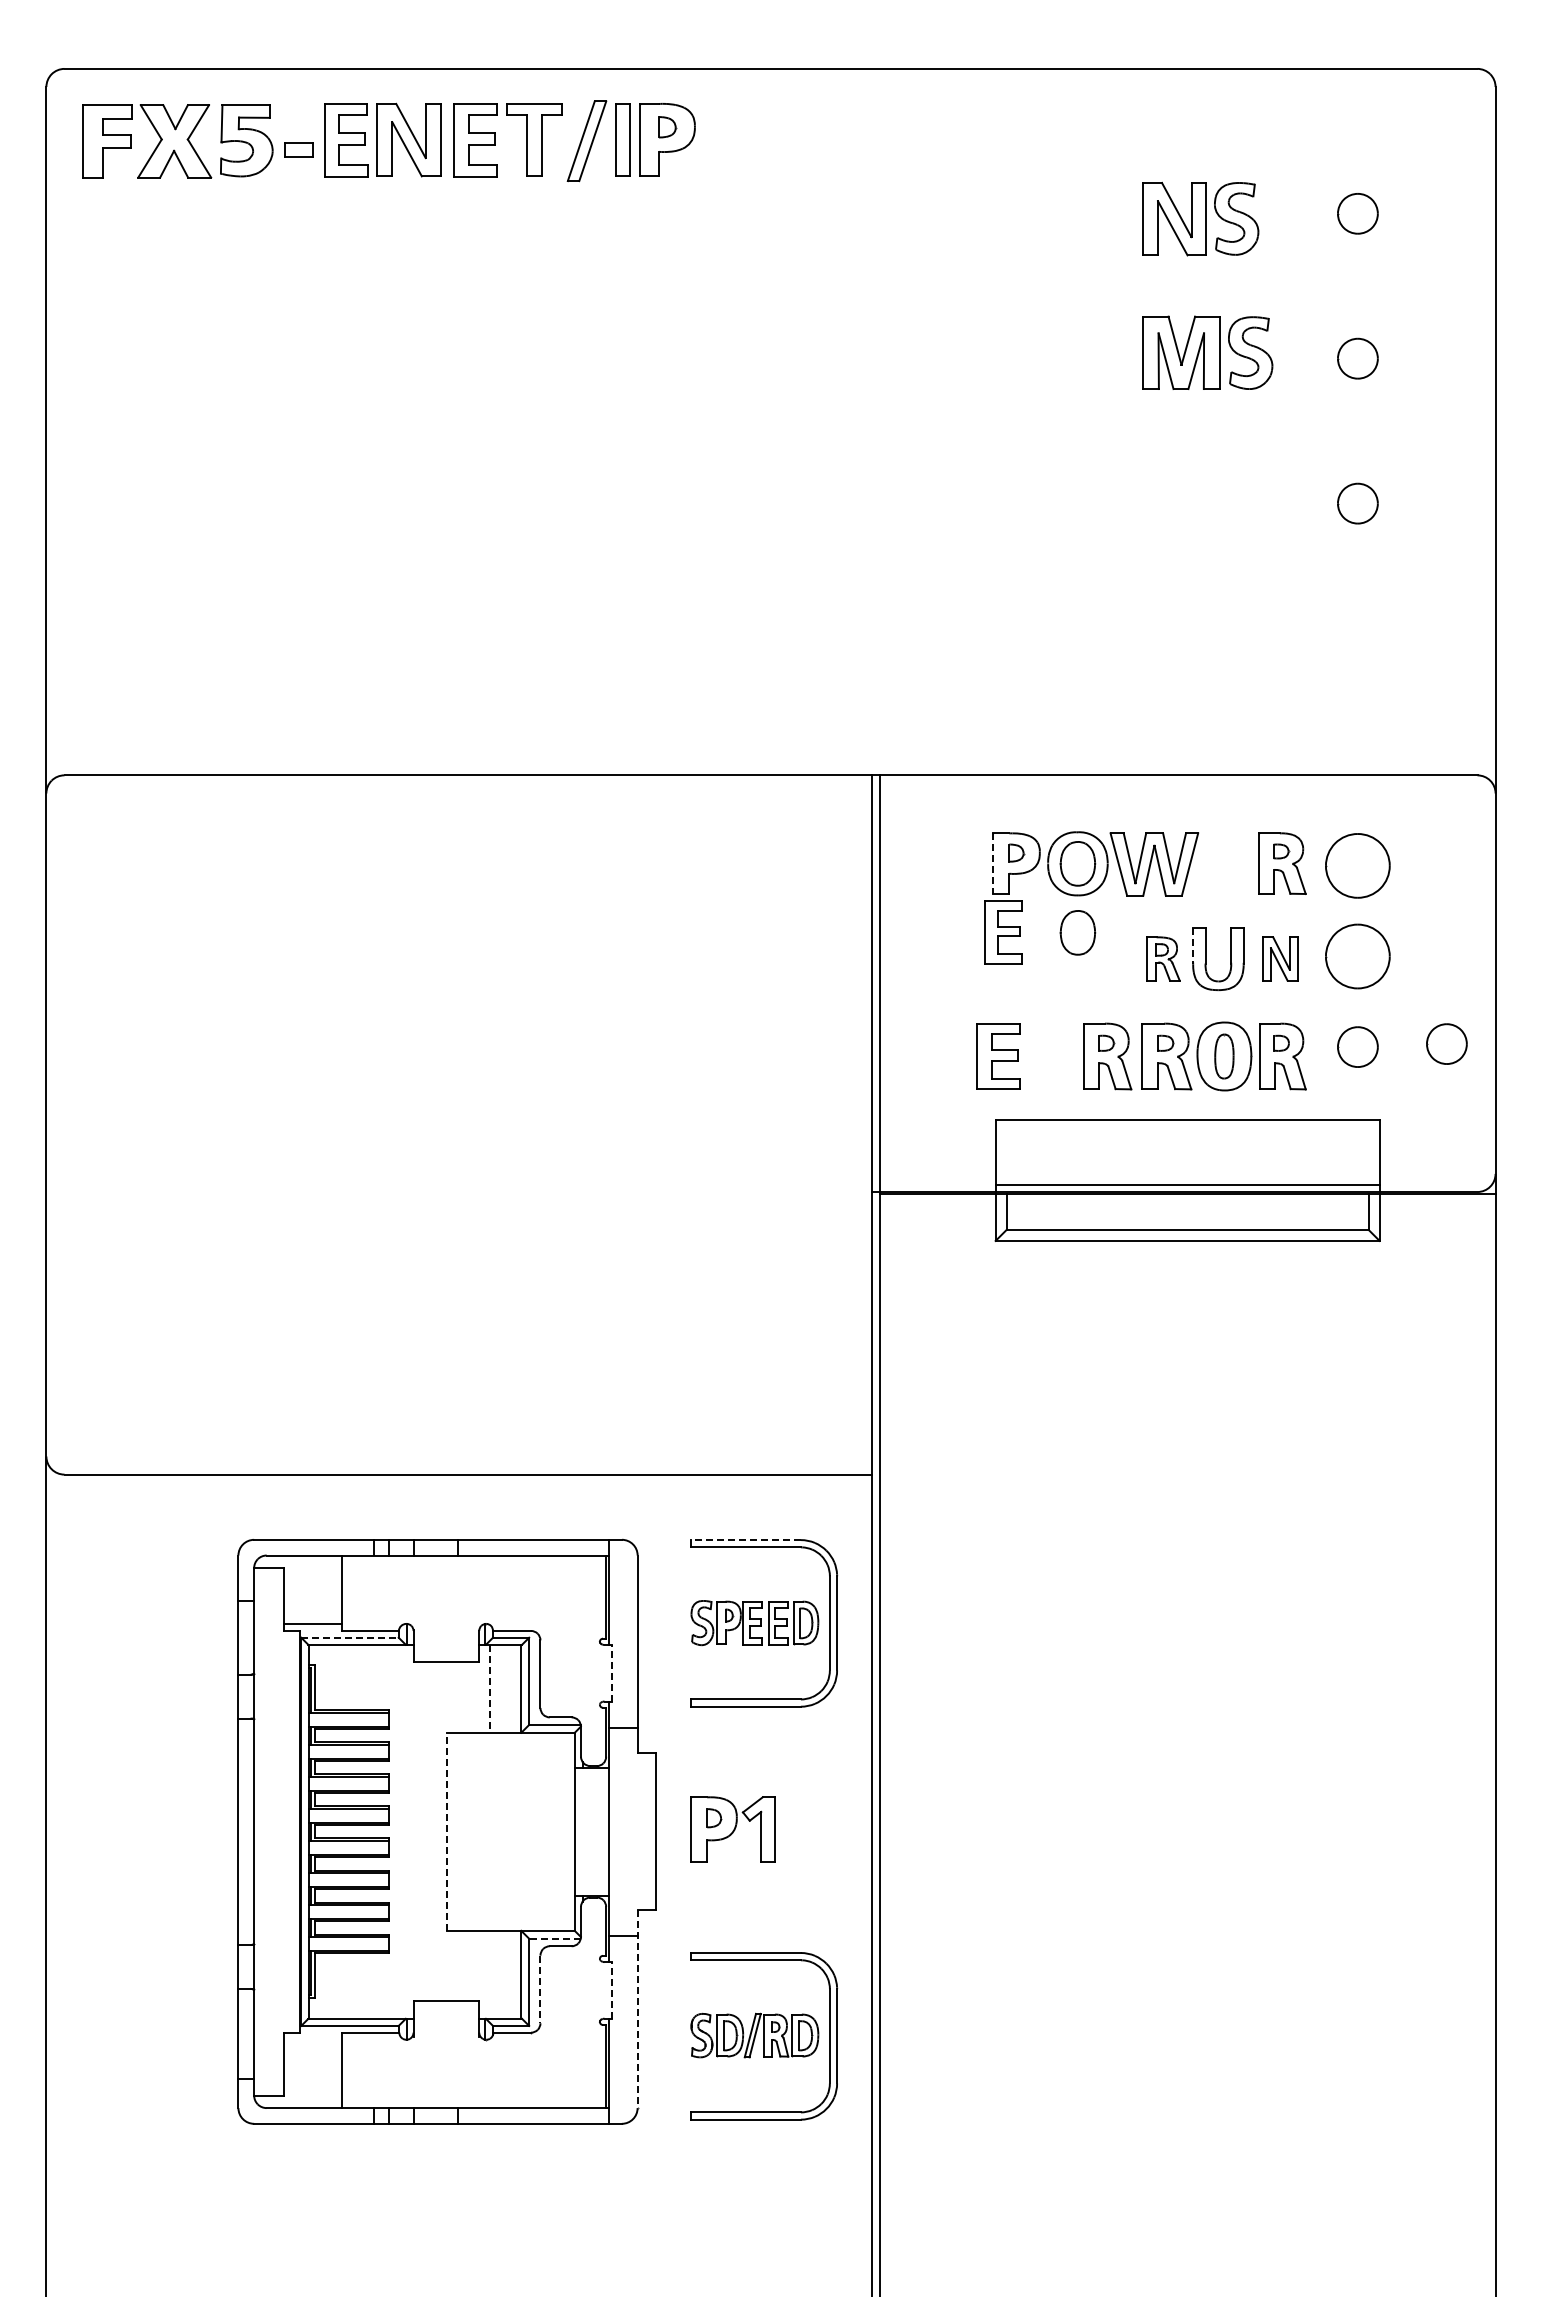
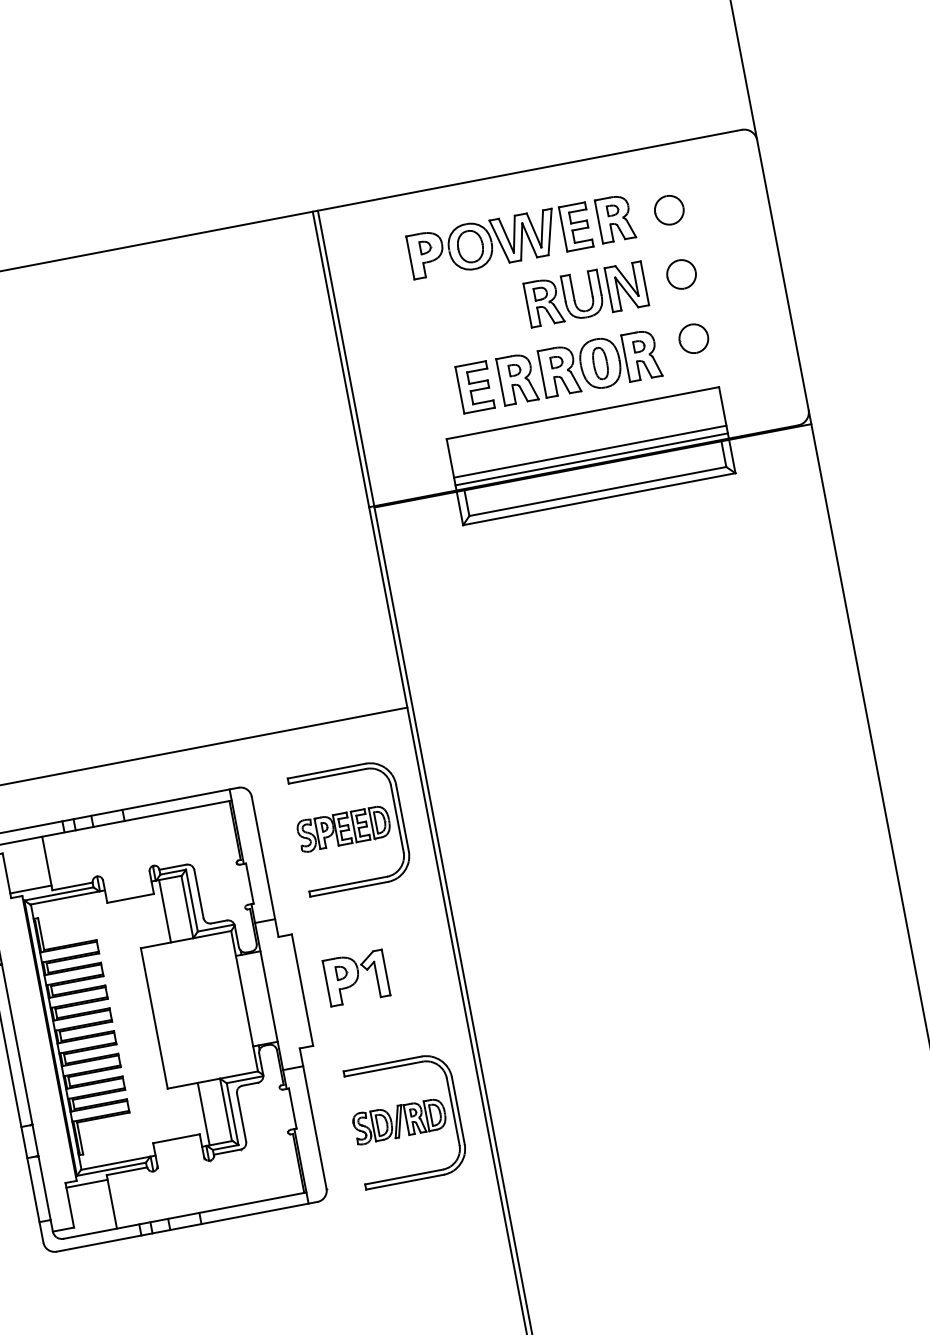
line: (993, 864) -> (410, 258), dashed -> solid
part: (1357, 865) -> (668, 210), size x0.62
part: (1003, 932) -> (575, 227), moved
part: (1077, 932) -> (479, 295), removed
line: (1193, 945) -> (563, 288), dashed -> solid
part: (1357, 956) -> (681, 274), size x0.62
part: (1163, 958) -> (543, 302), size x1.43
part: (1280, 958) -> (626, 286), size x1.43
part: (1446, 1043) -> (756, 324), removed
part: (998, 1056) -> (474, 387), moved
line: (1187, 1173) -> (590, 451), added
line: (746, 1540) -> (326, 771), dashed -> solid
line: (350, 1637) -> (59, 893), dashed -> solid
line: (612, 1672) -> (249, 883), dashed -> solid
line: (489, 1689) -> (164, 911), dashed -> solid
line: (447, 1831) -> (154, 1018), dashed -> solid
line: (554, 1938) -> (244, 1079), dashed -> solid
line: (489, 1974) -> (203, 1113), added
line: (540, 1989) -> (241, 1117), dashed -> solid
line: (612, 1989) -> (292, 1107), dashed -> solid
line: (637, 2009) -> (313, 1118), dashed -> solid
line: (312, 2039) -> (86, 1183), added

